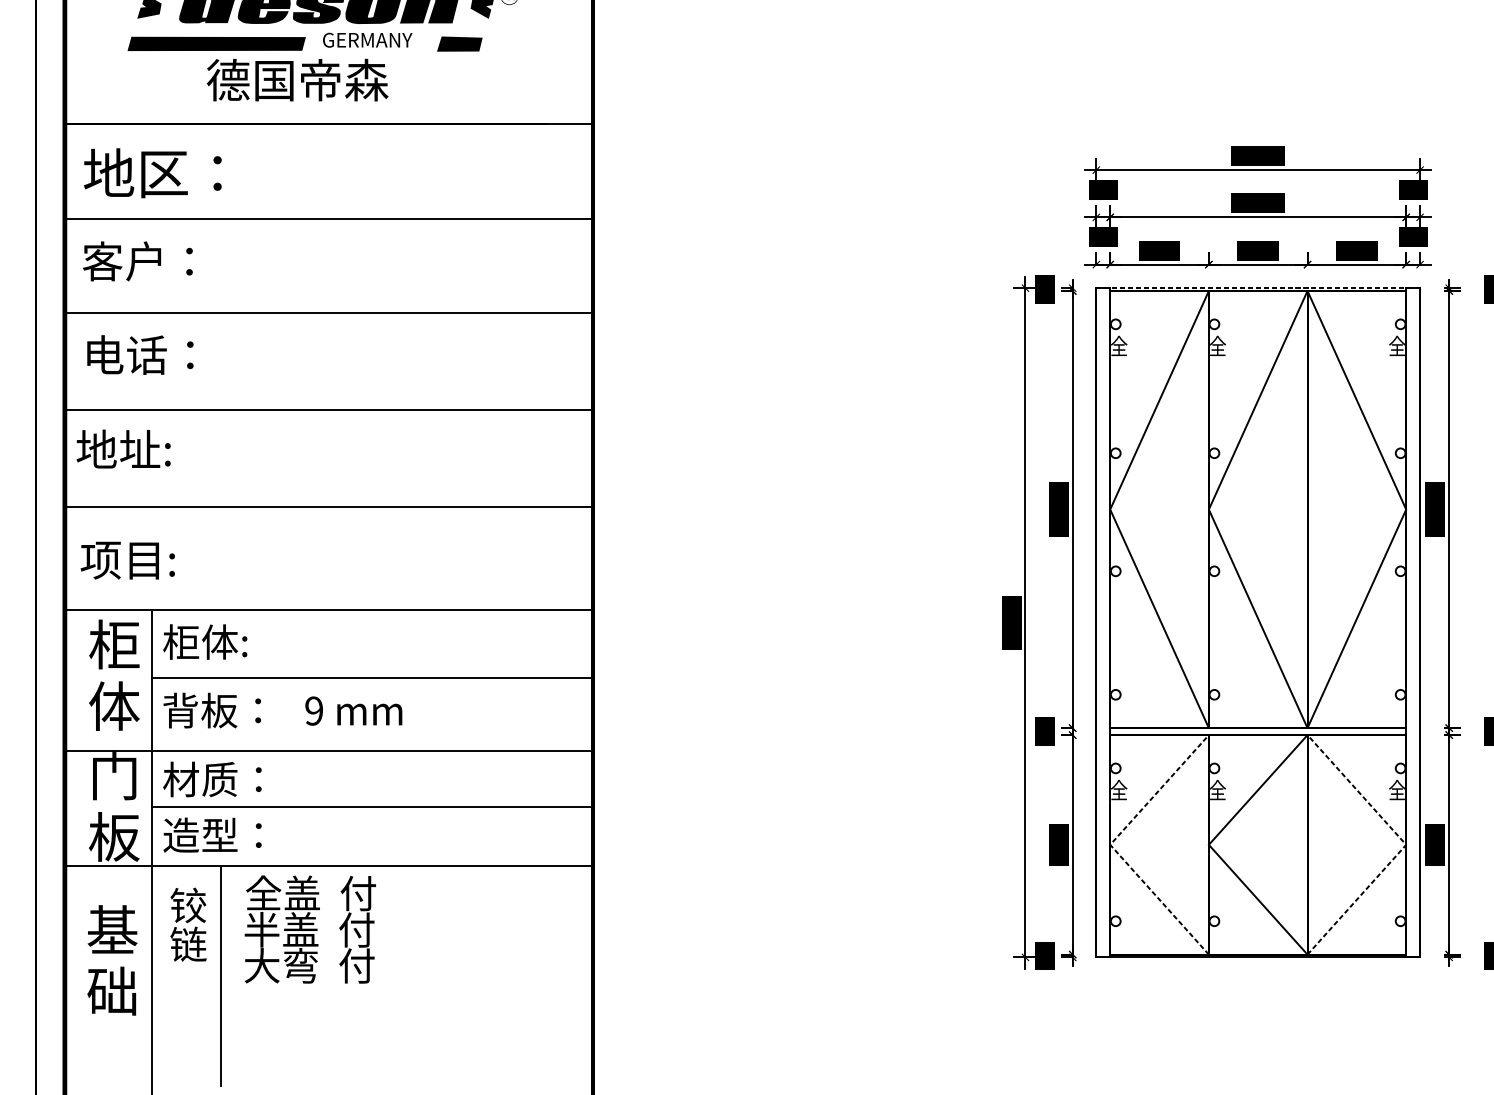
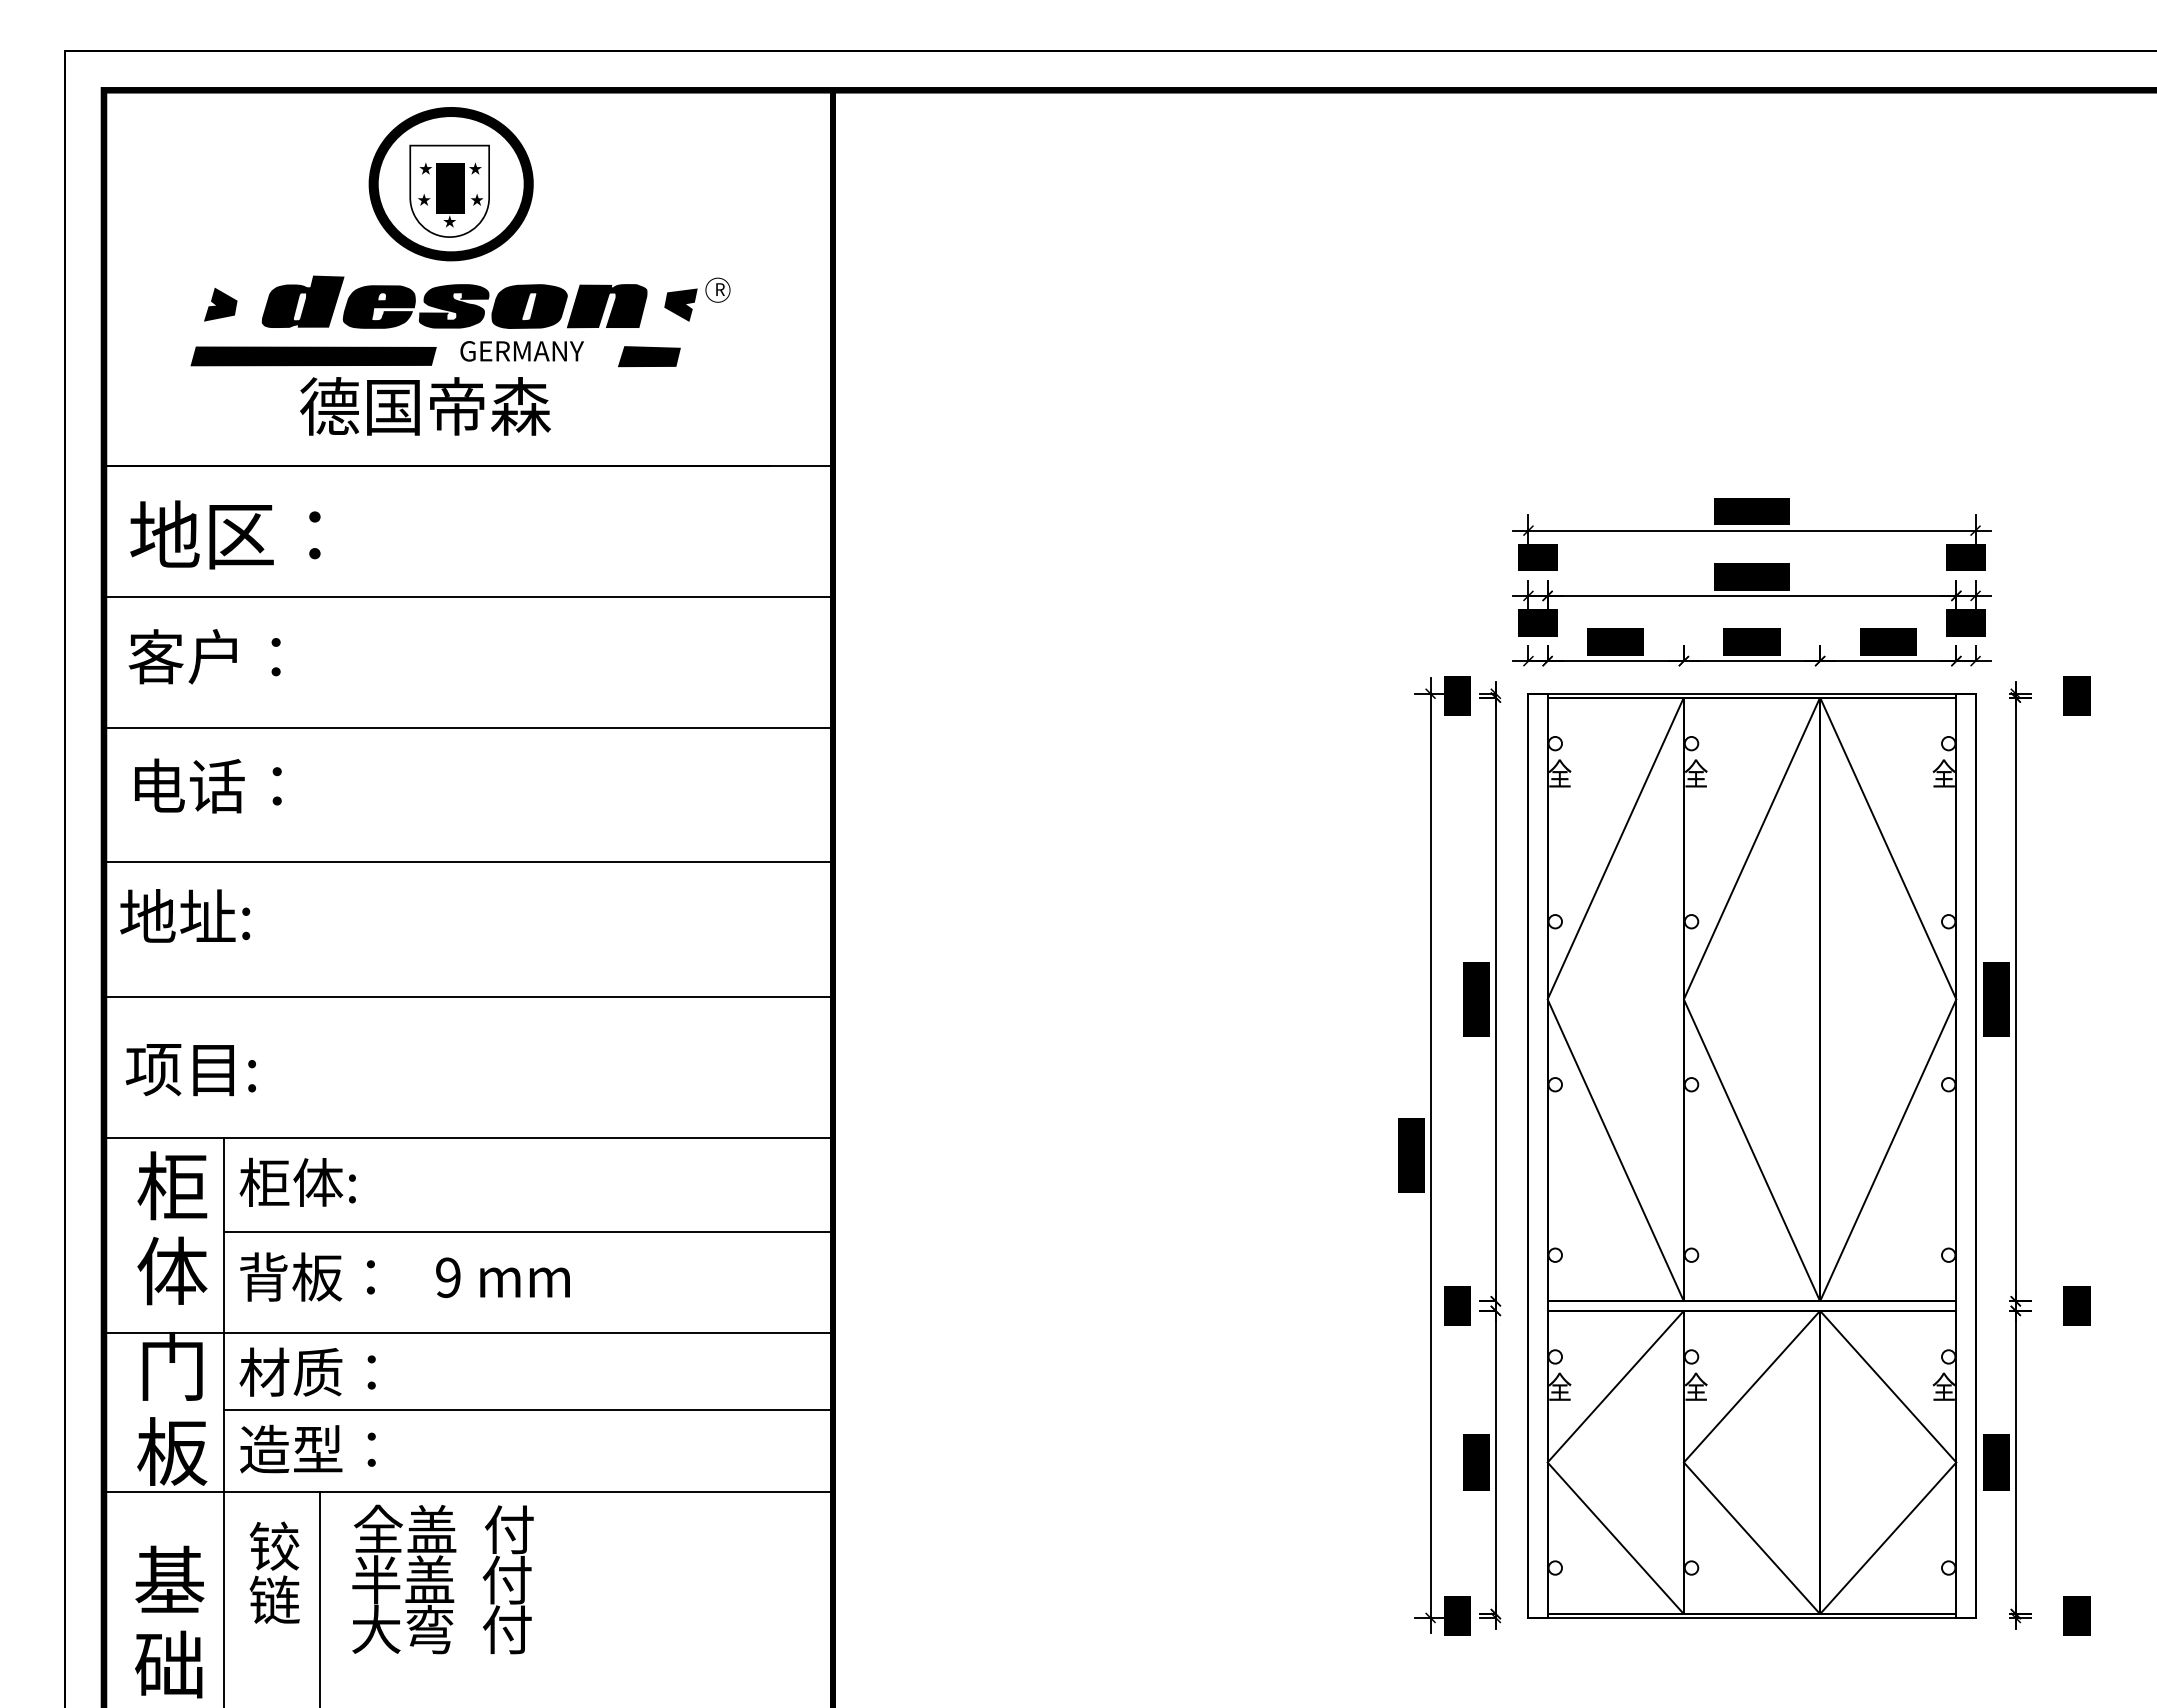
line: (1258, 288) -> (1752, 693), dashed -> solid
line: (1110, 844) -> (1547, 1462), dashed -> solid
line: (1406, 844) -> (1956, 1462), dashed -> solid

